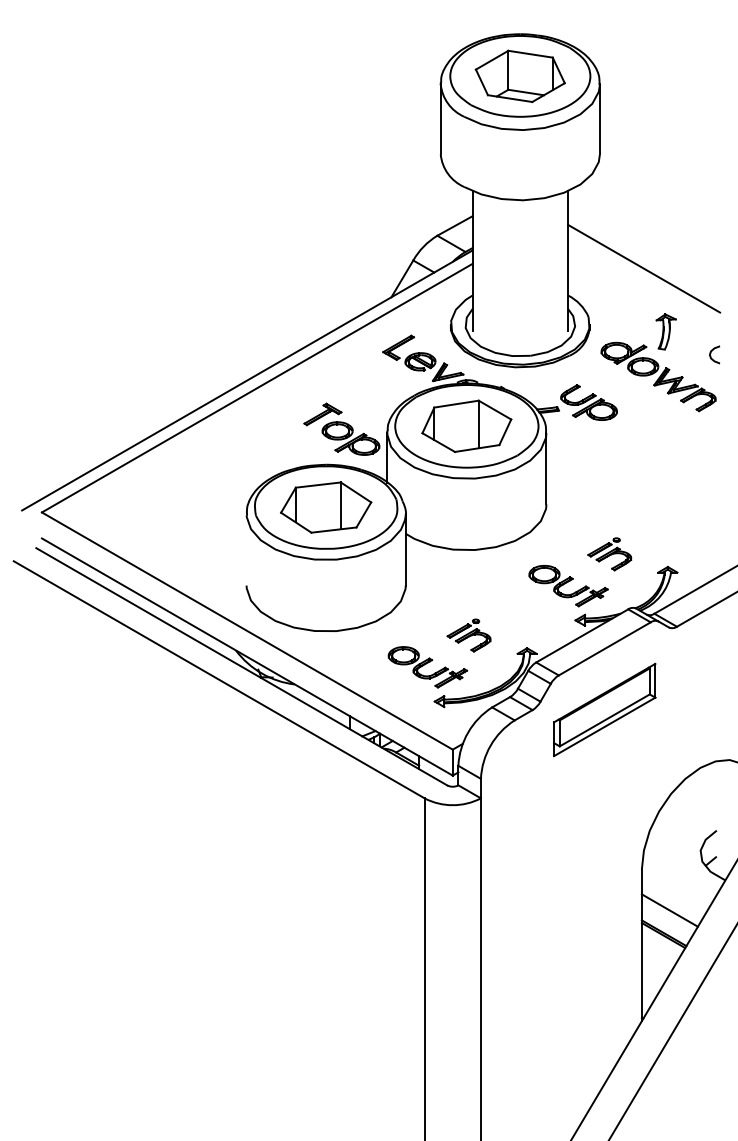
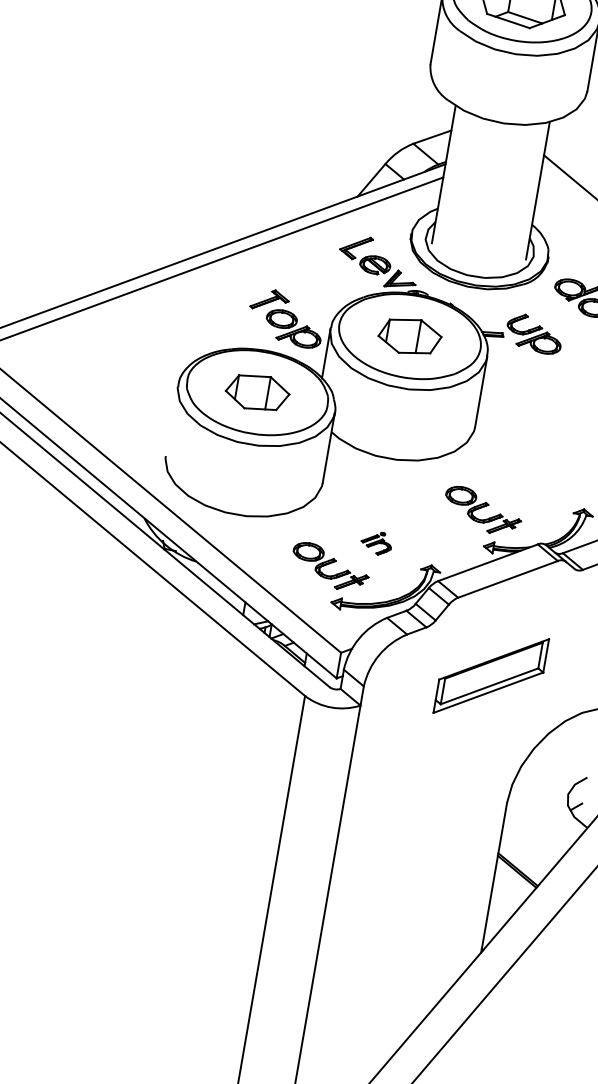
part: (466, 425) -> (409, 335), size x0.7
part: (326, 507) -> (257, 392), size x0.7
part: (609, 554) -> (528, 487), removed
part: (468, 635) -> (376, 542), size x0.7
part: (604, 709) -> (491, 675), moved
line: (669, 910) -> (527, 848), removed

